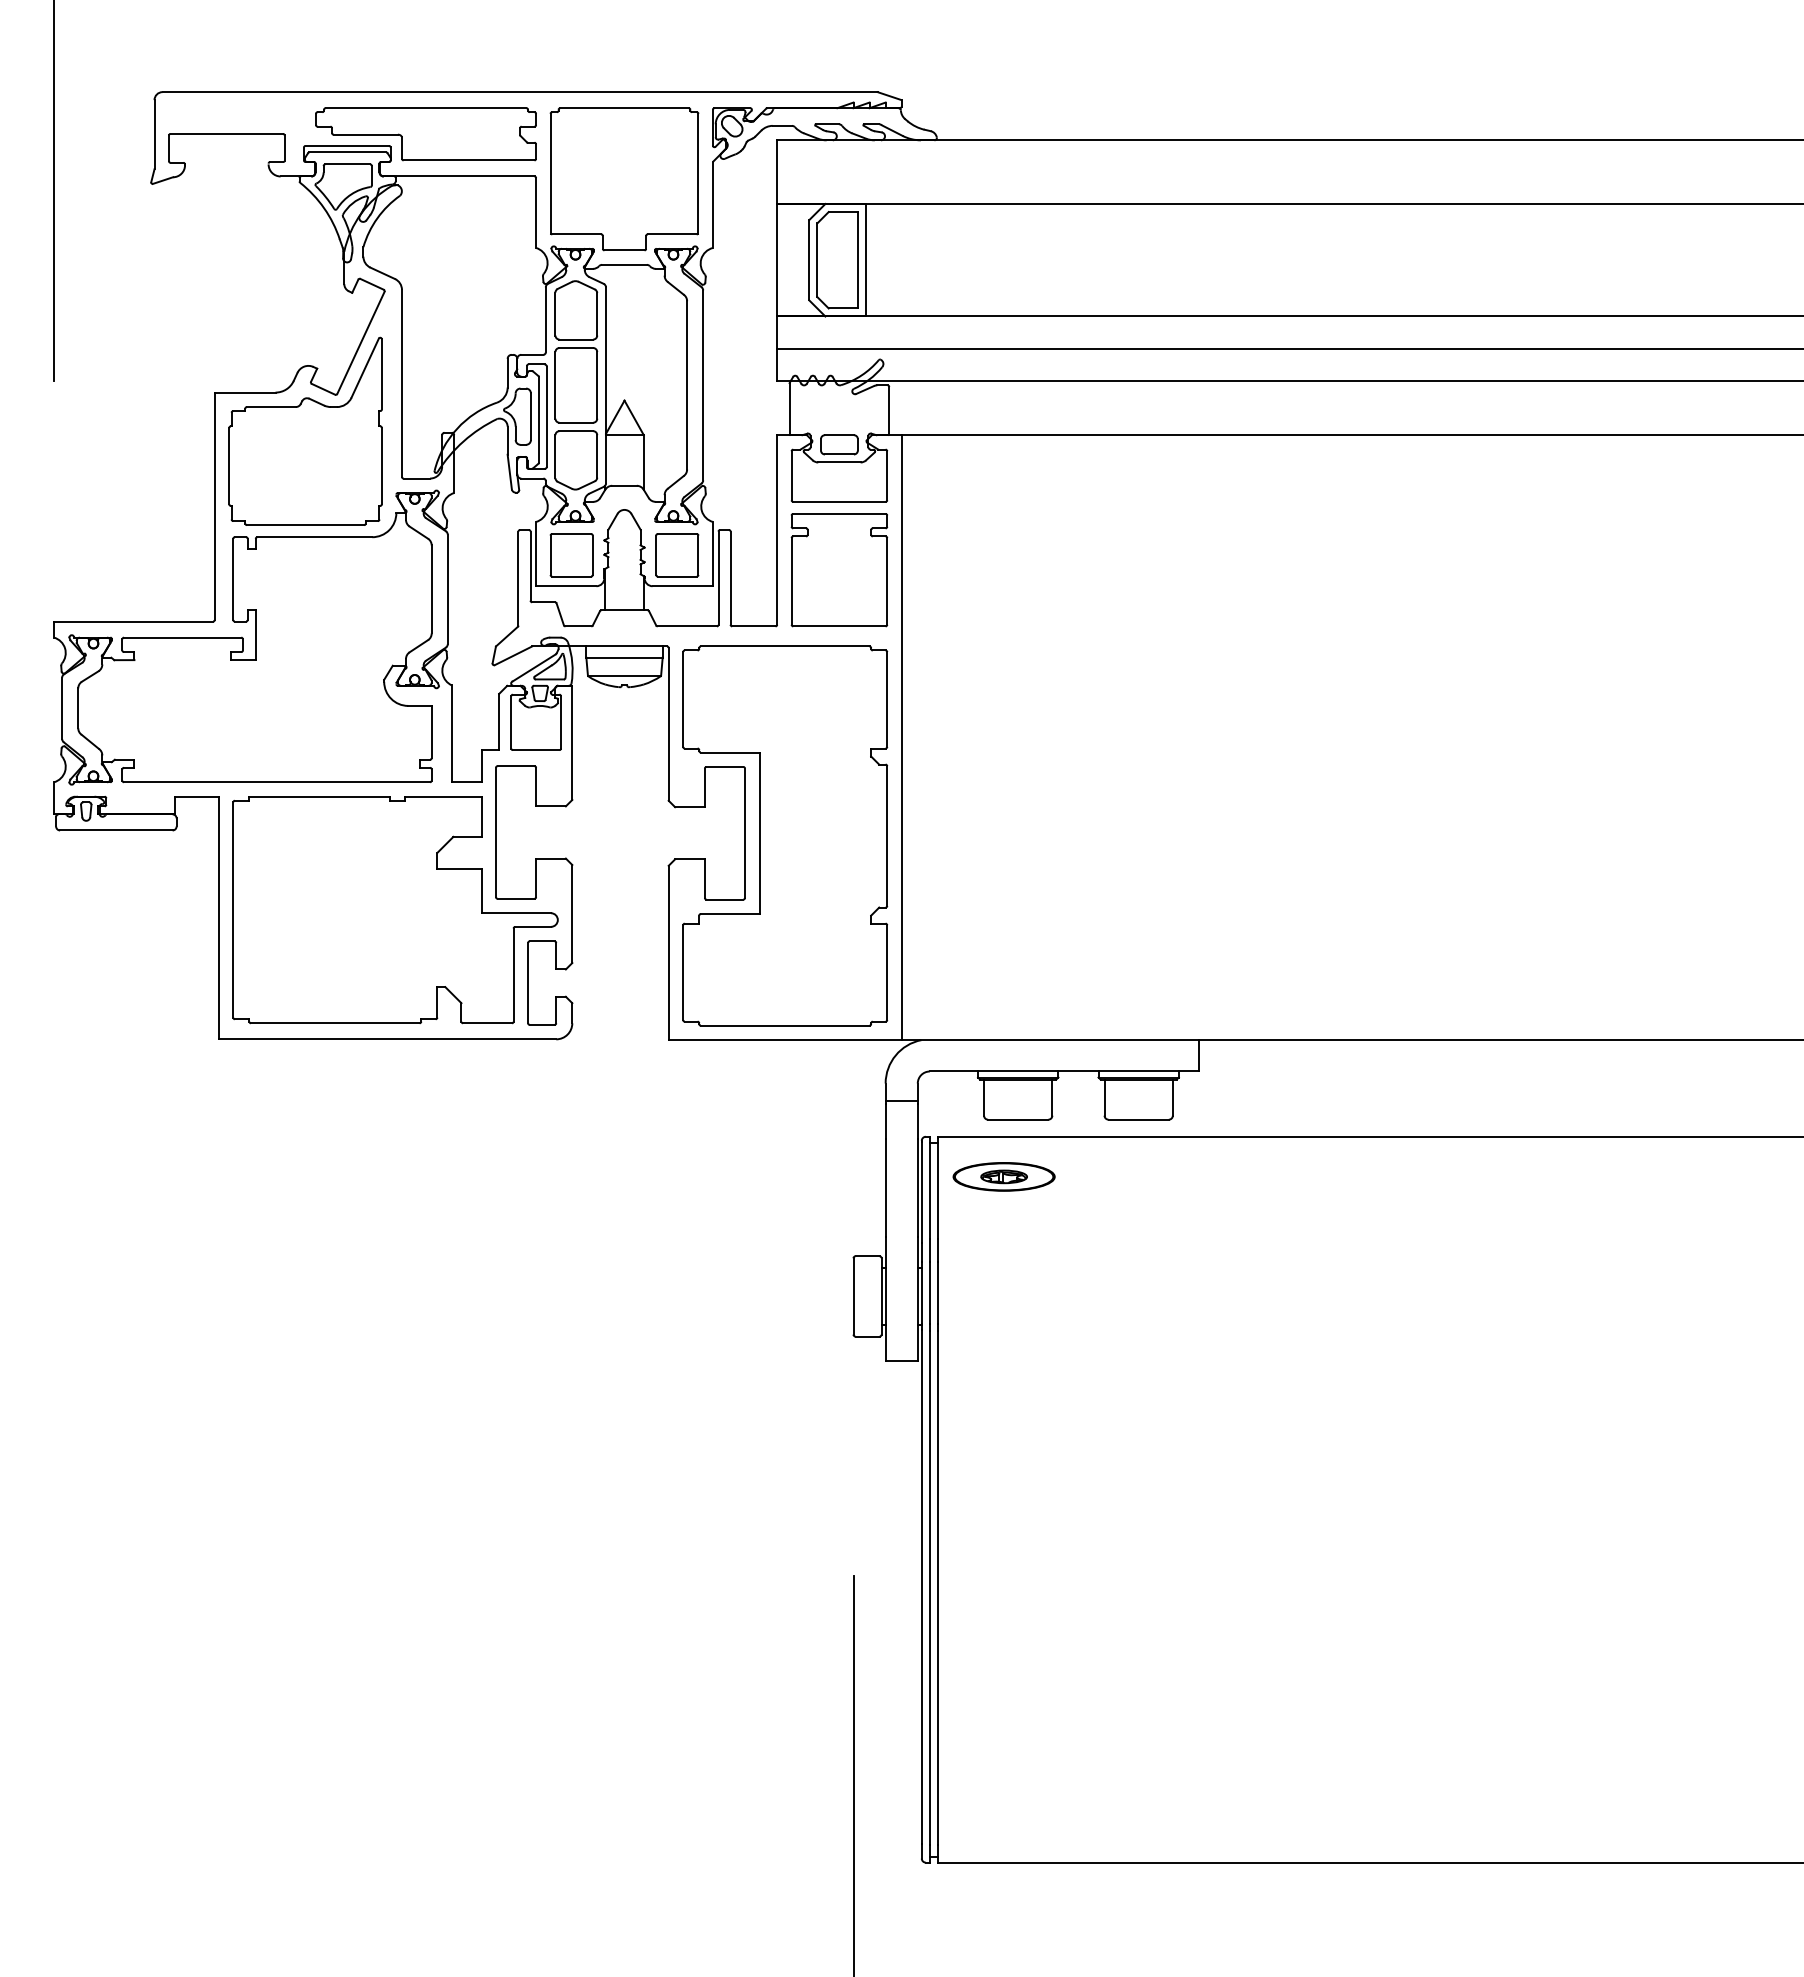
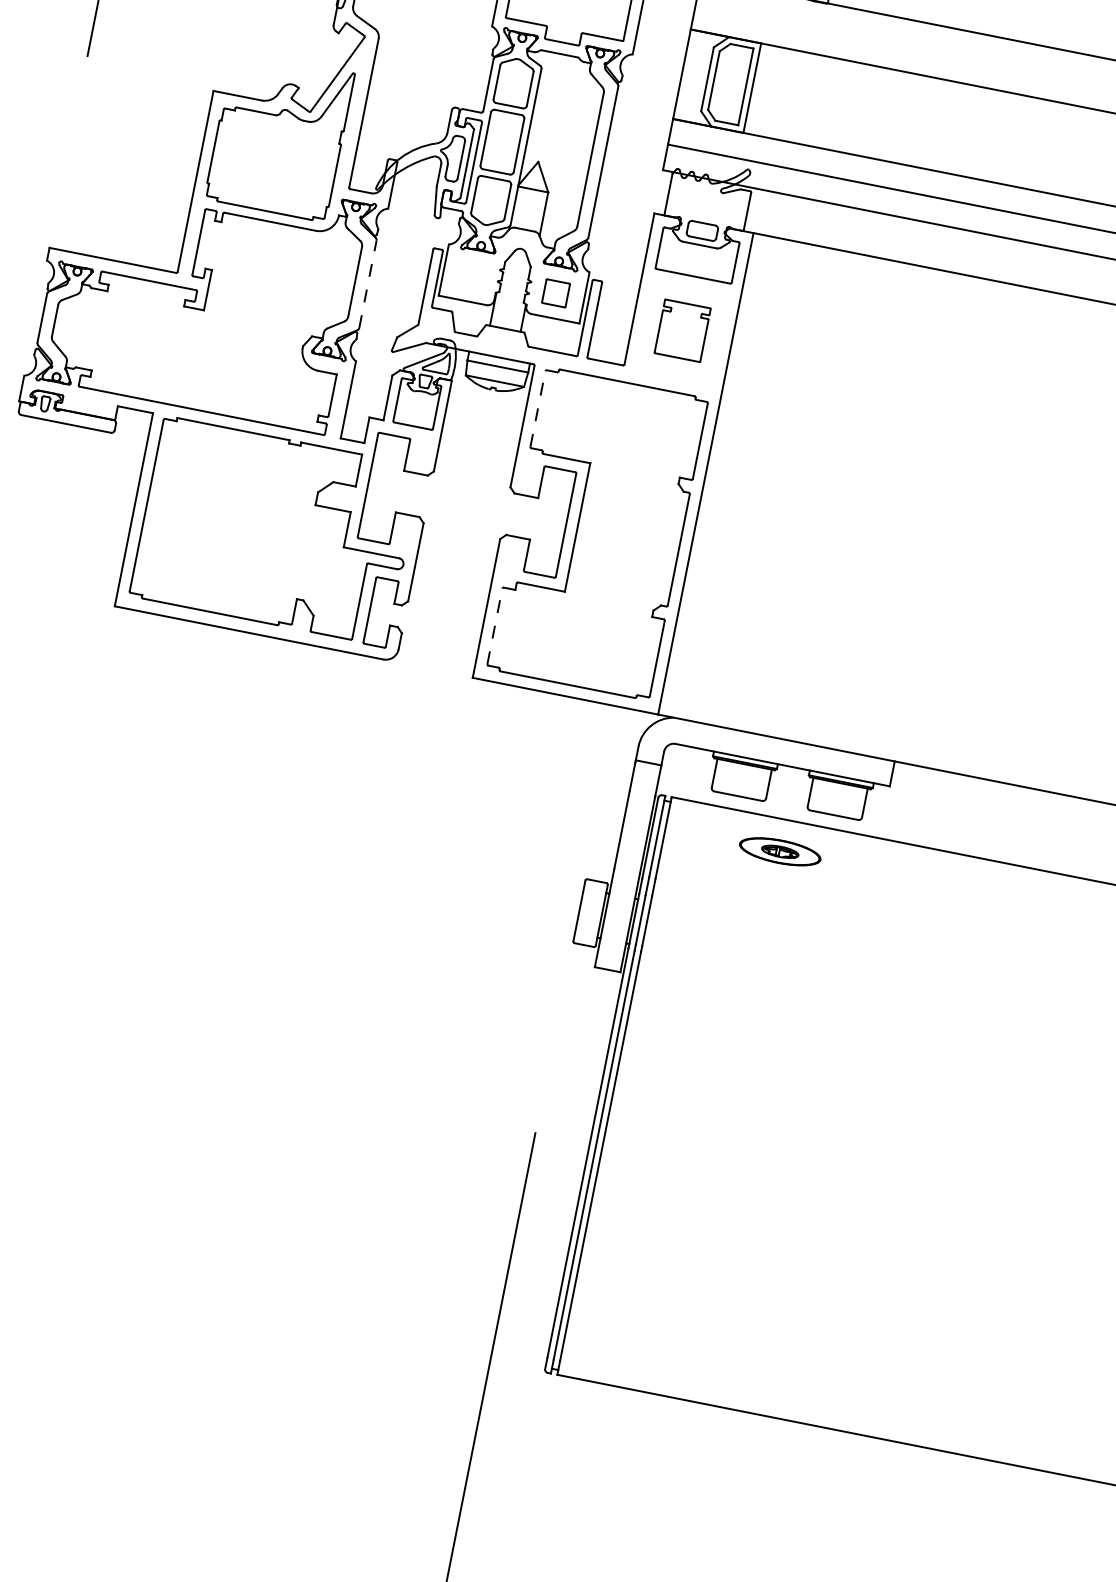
part: (571, 555) -> (471, 276), removed
part: (677, 555) -> (556, 293), size x0.7
part: (839, 570) -> (682, 330), size x0.6
line: (447, 589) -> (367, 284), solid -> dashed
line: (683, 699) -> (538, 409), solid -> dashed
line: (683, 972) -> (495, 626), solid -> dashed
part: (1003, 1176) -> (779, 851), moved

